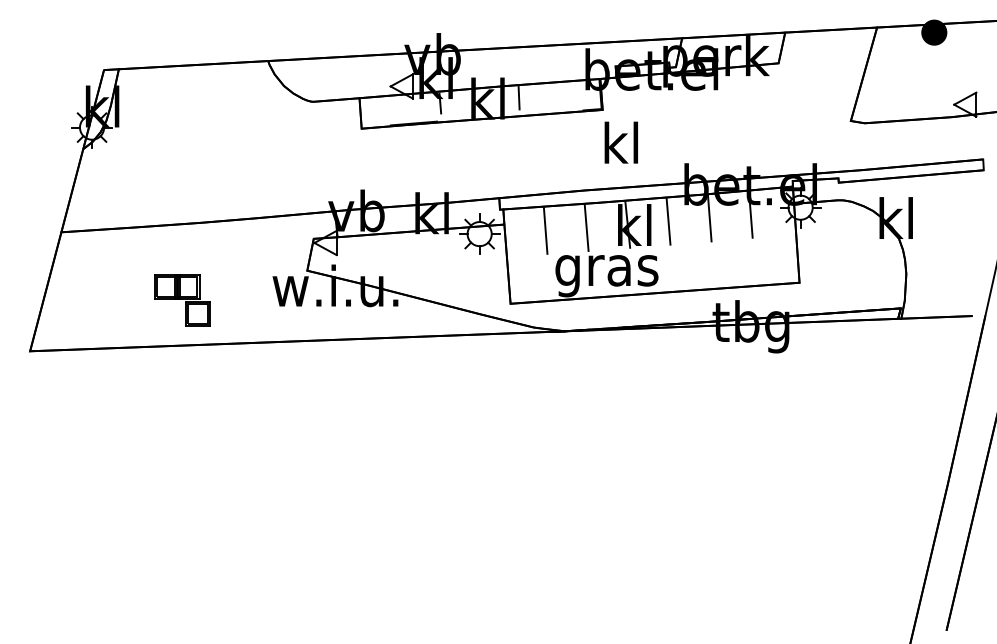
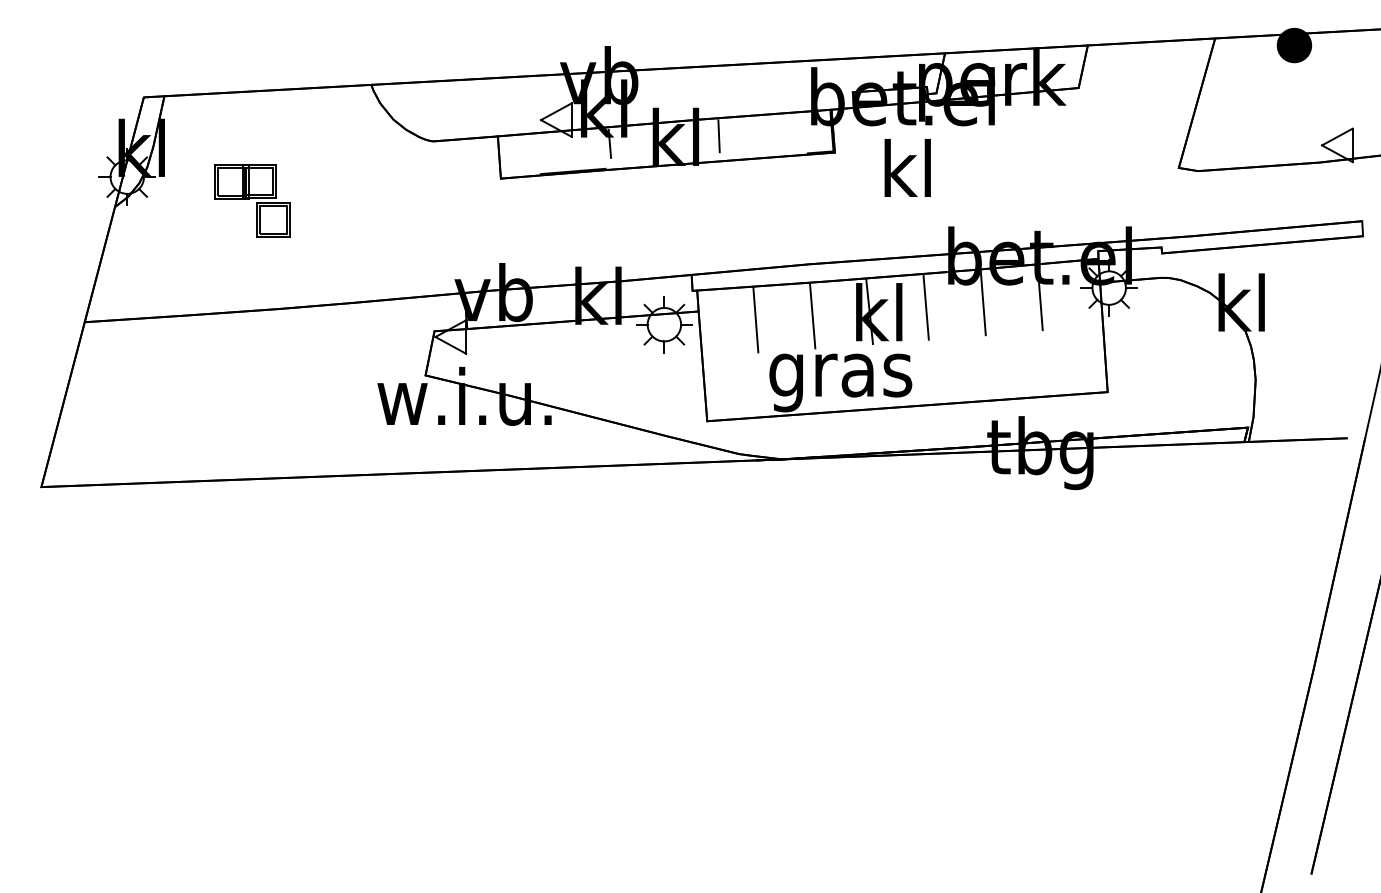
text: (621, 142) -> (907, 167), moved
part: (182, 300) -> (252, 200), moved

